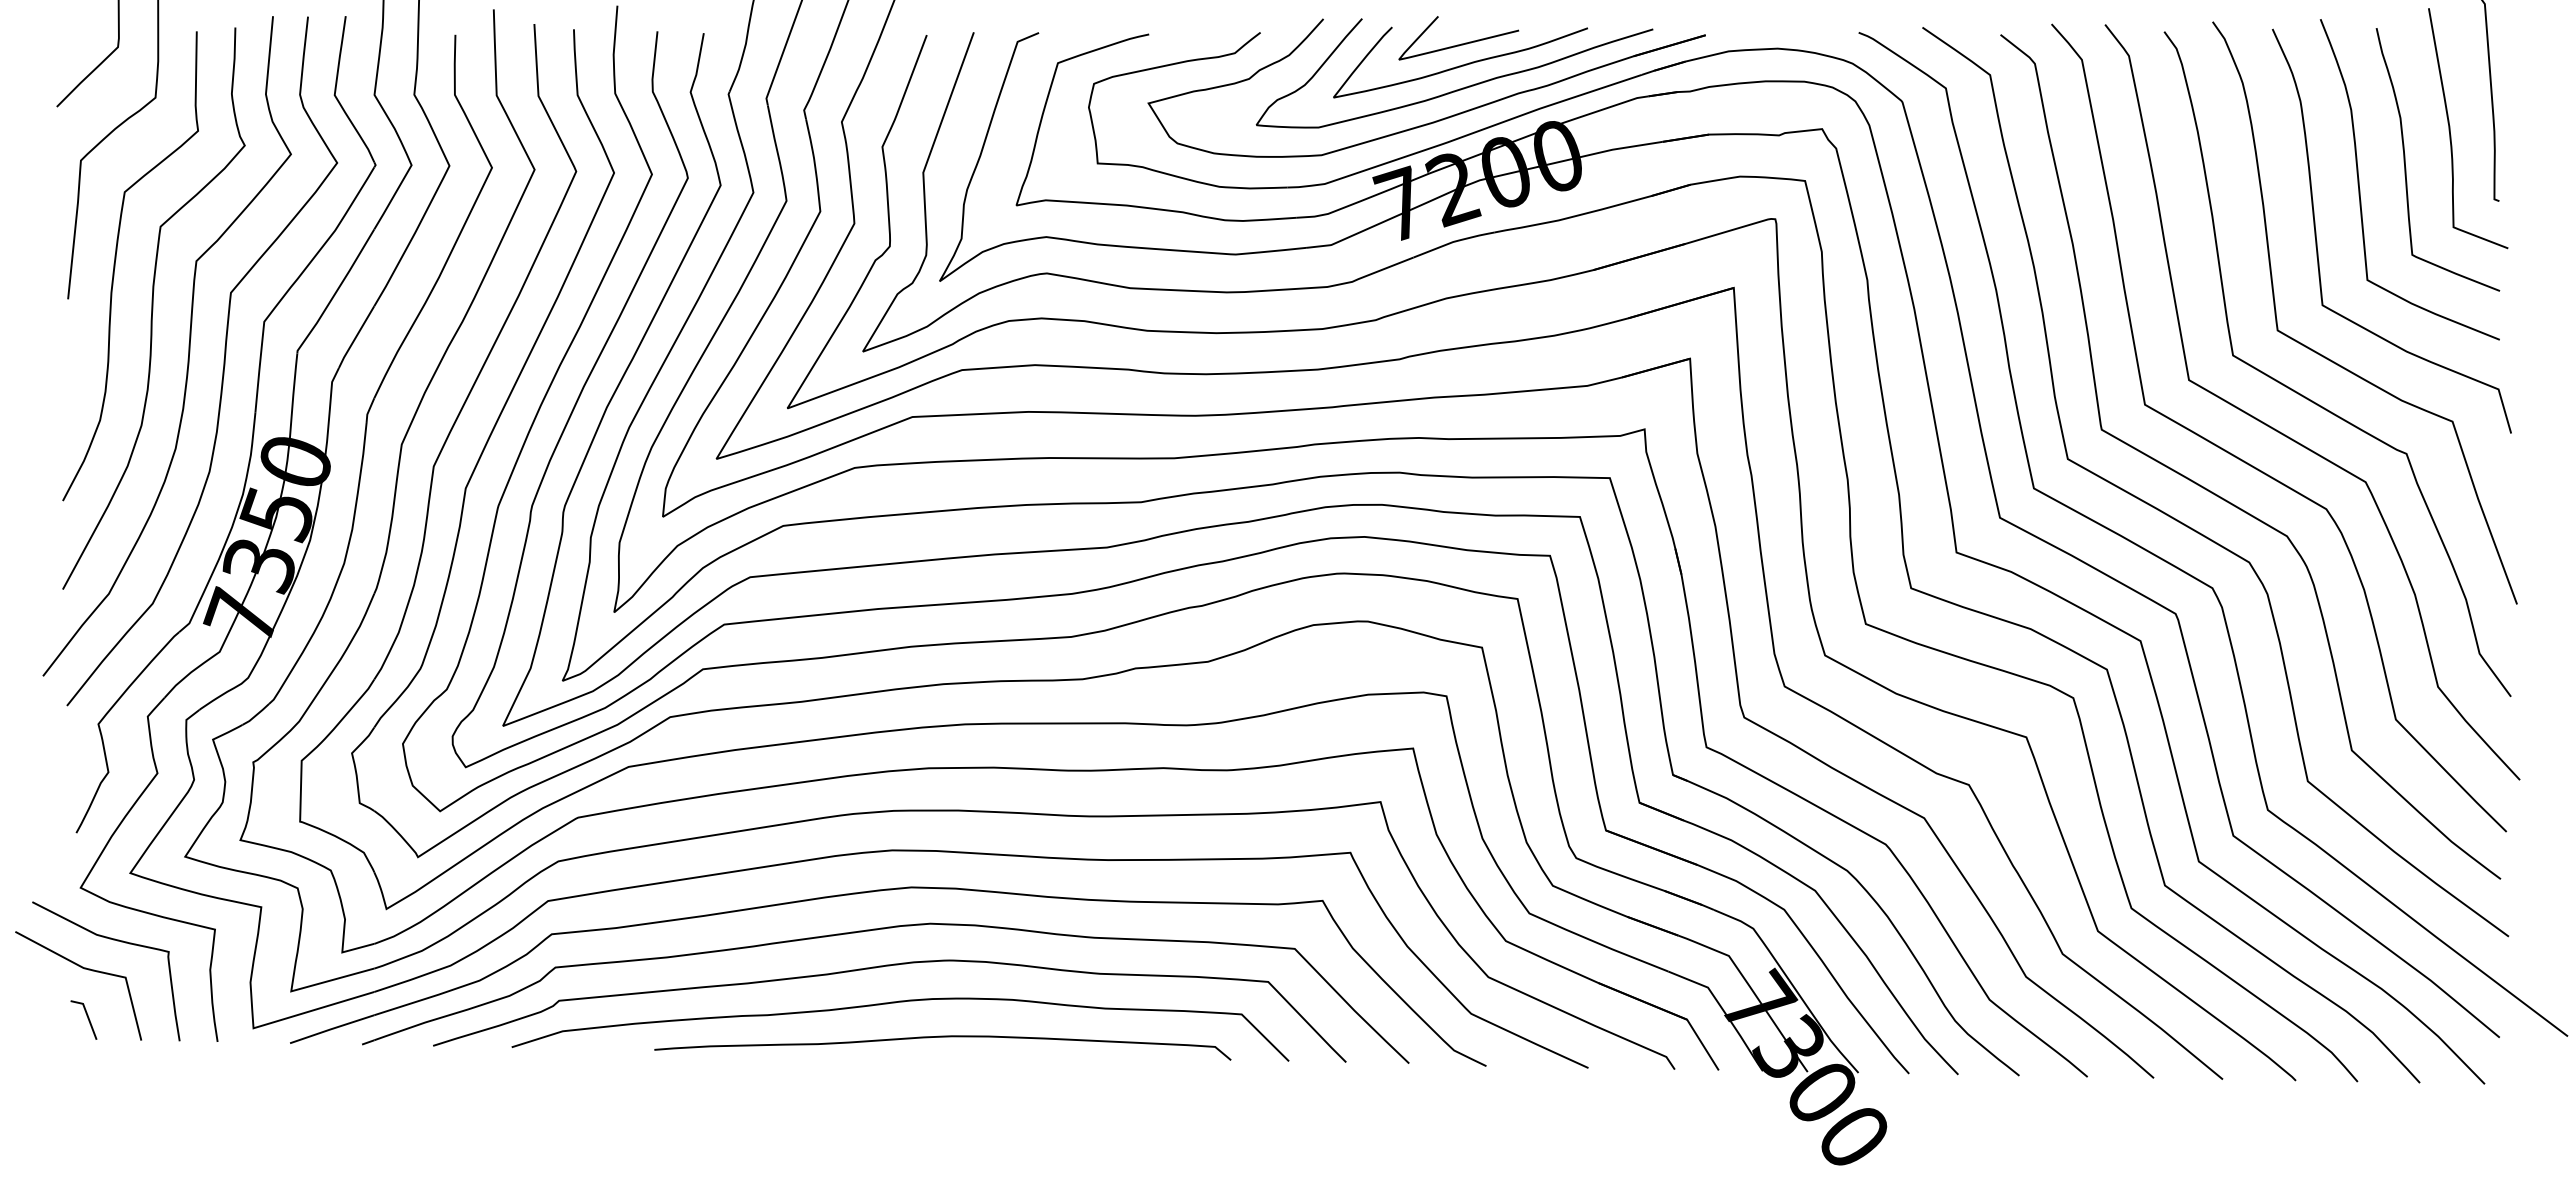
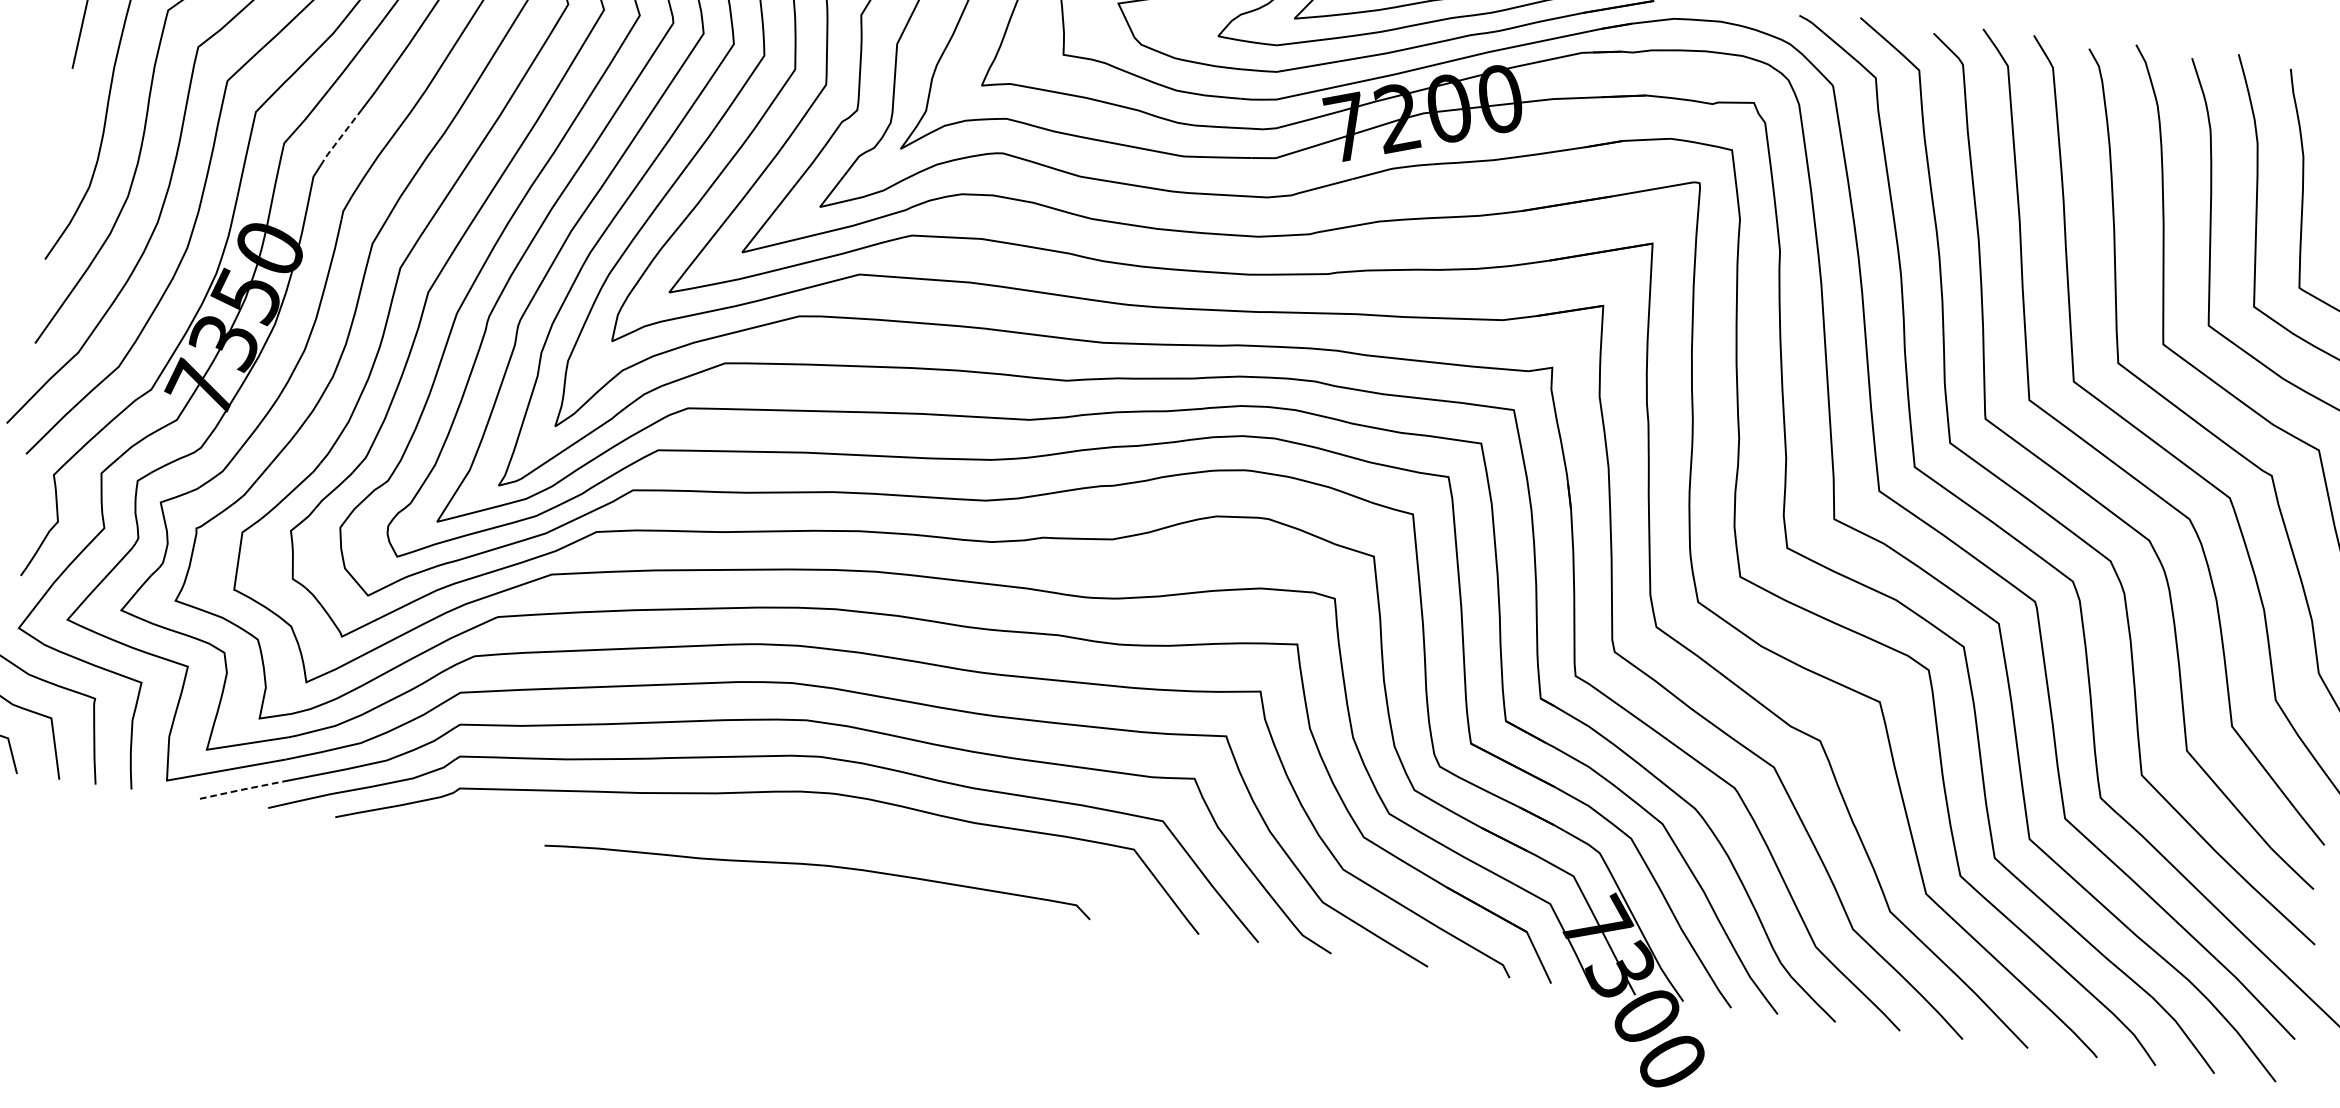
line: (355, 337) -> (340, 137), solid -> dashed
curve: (895, 1003) -> (778, 828), removed
line: (332, 1028) -> (241, 789), solid -> dashed

